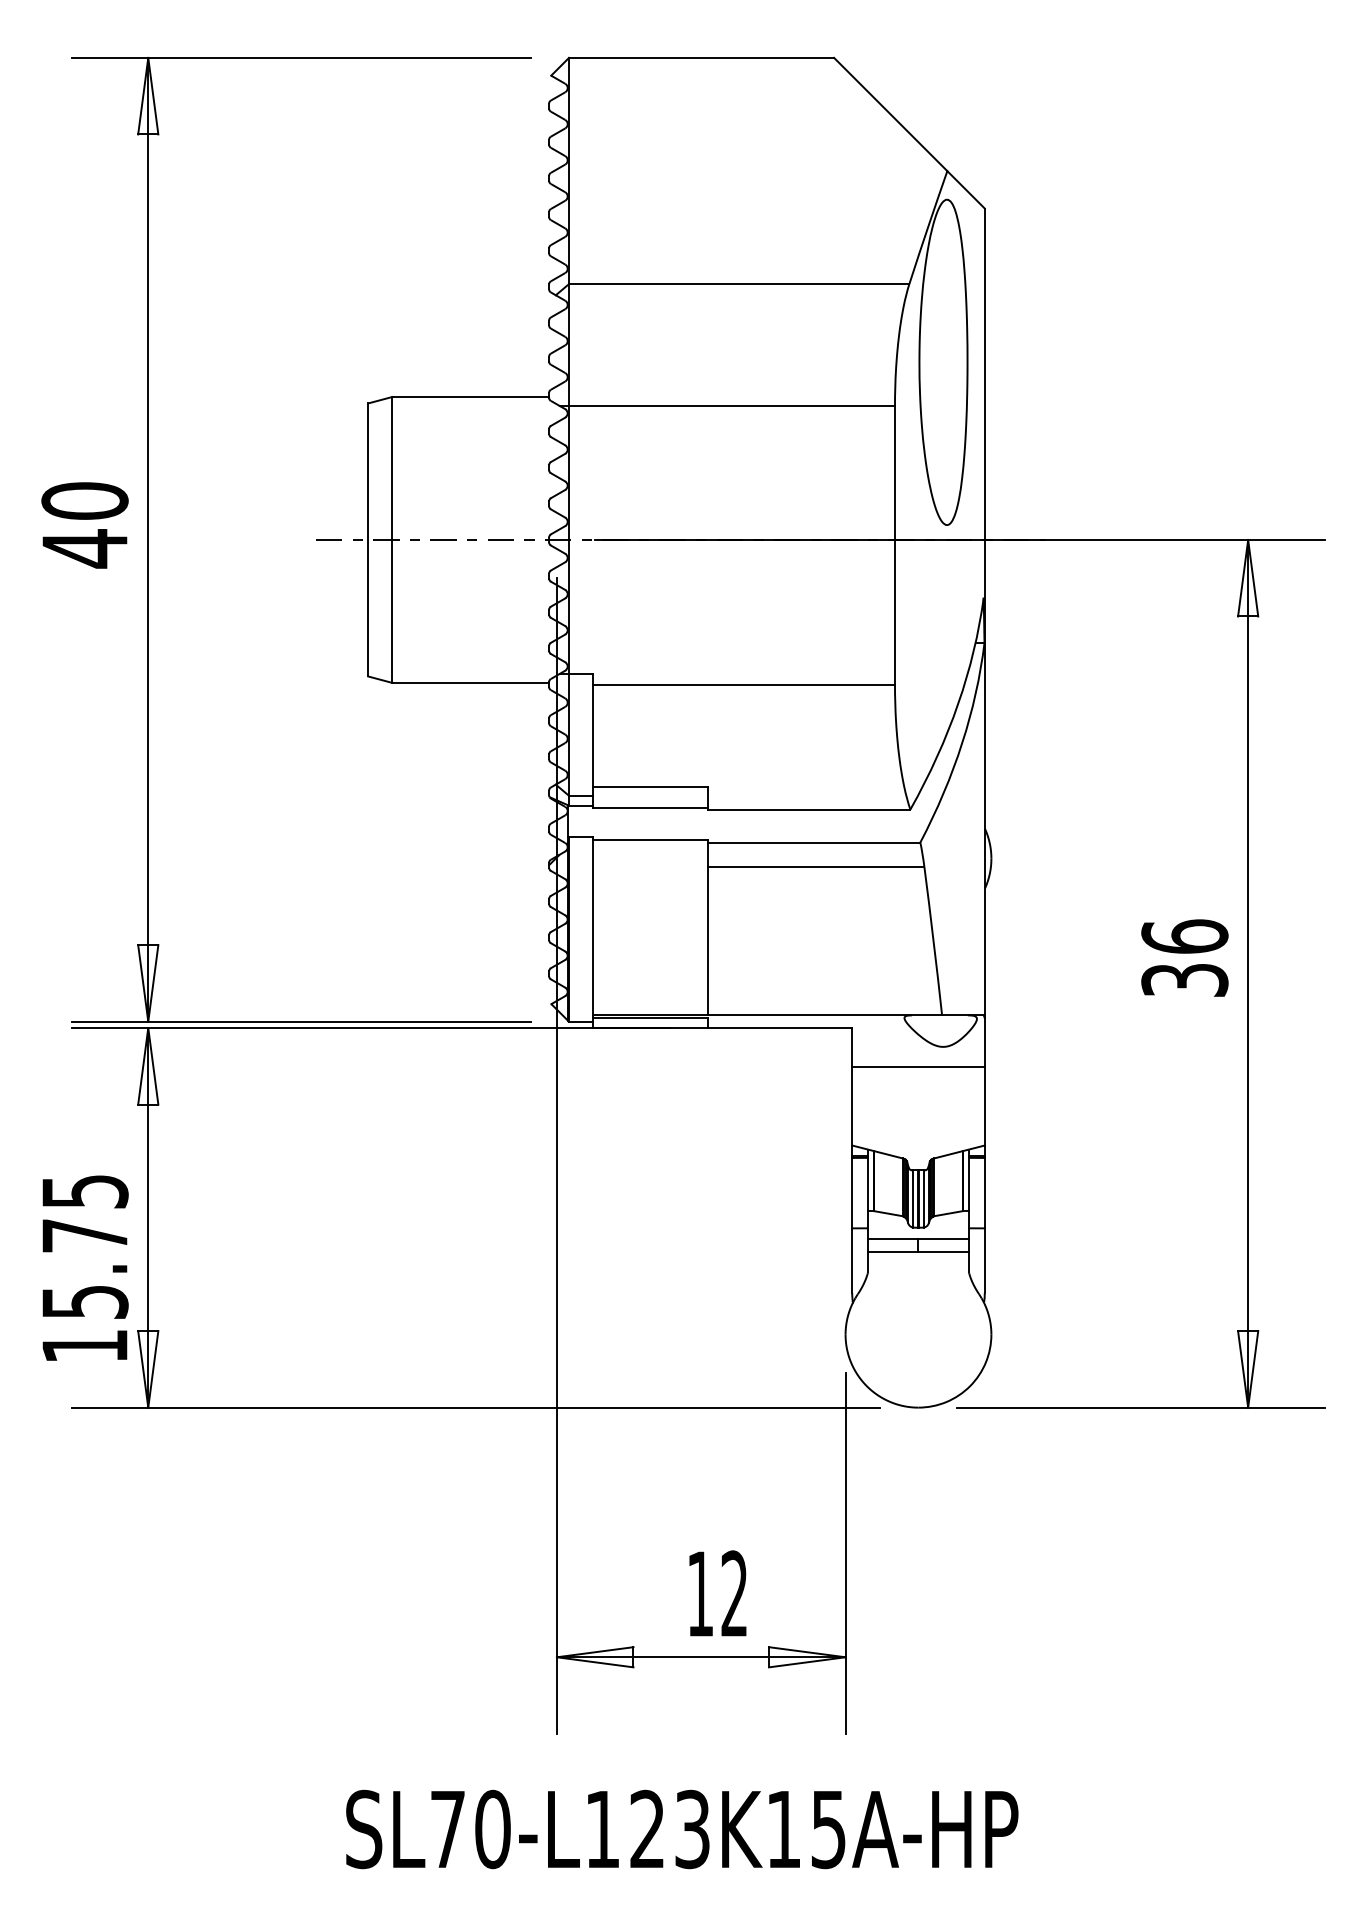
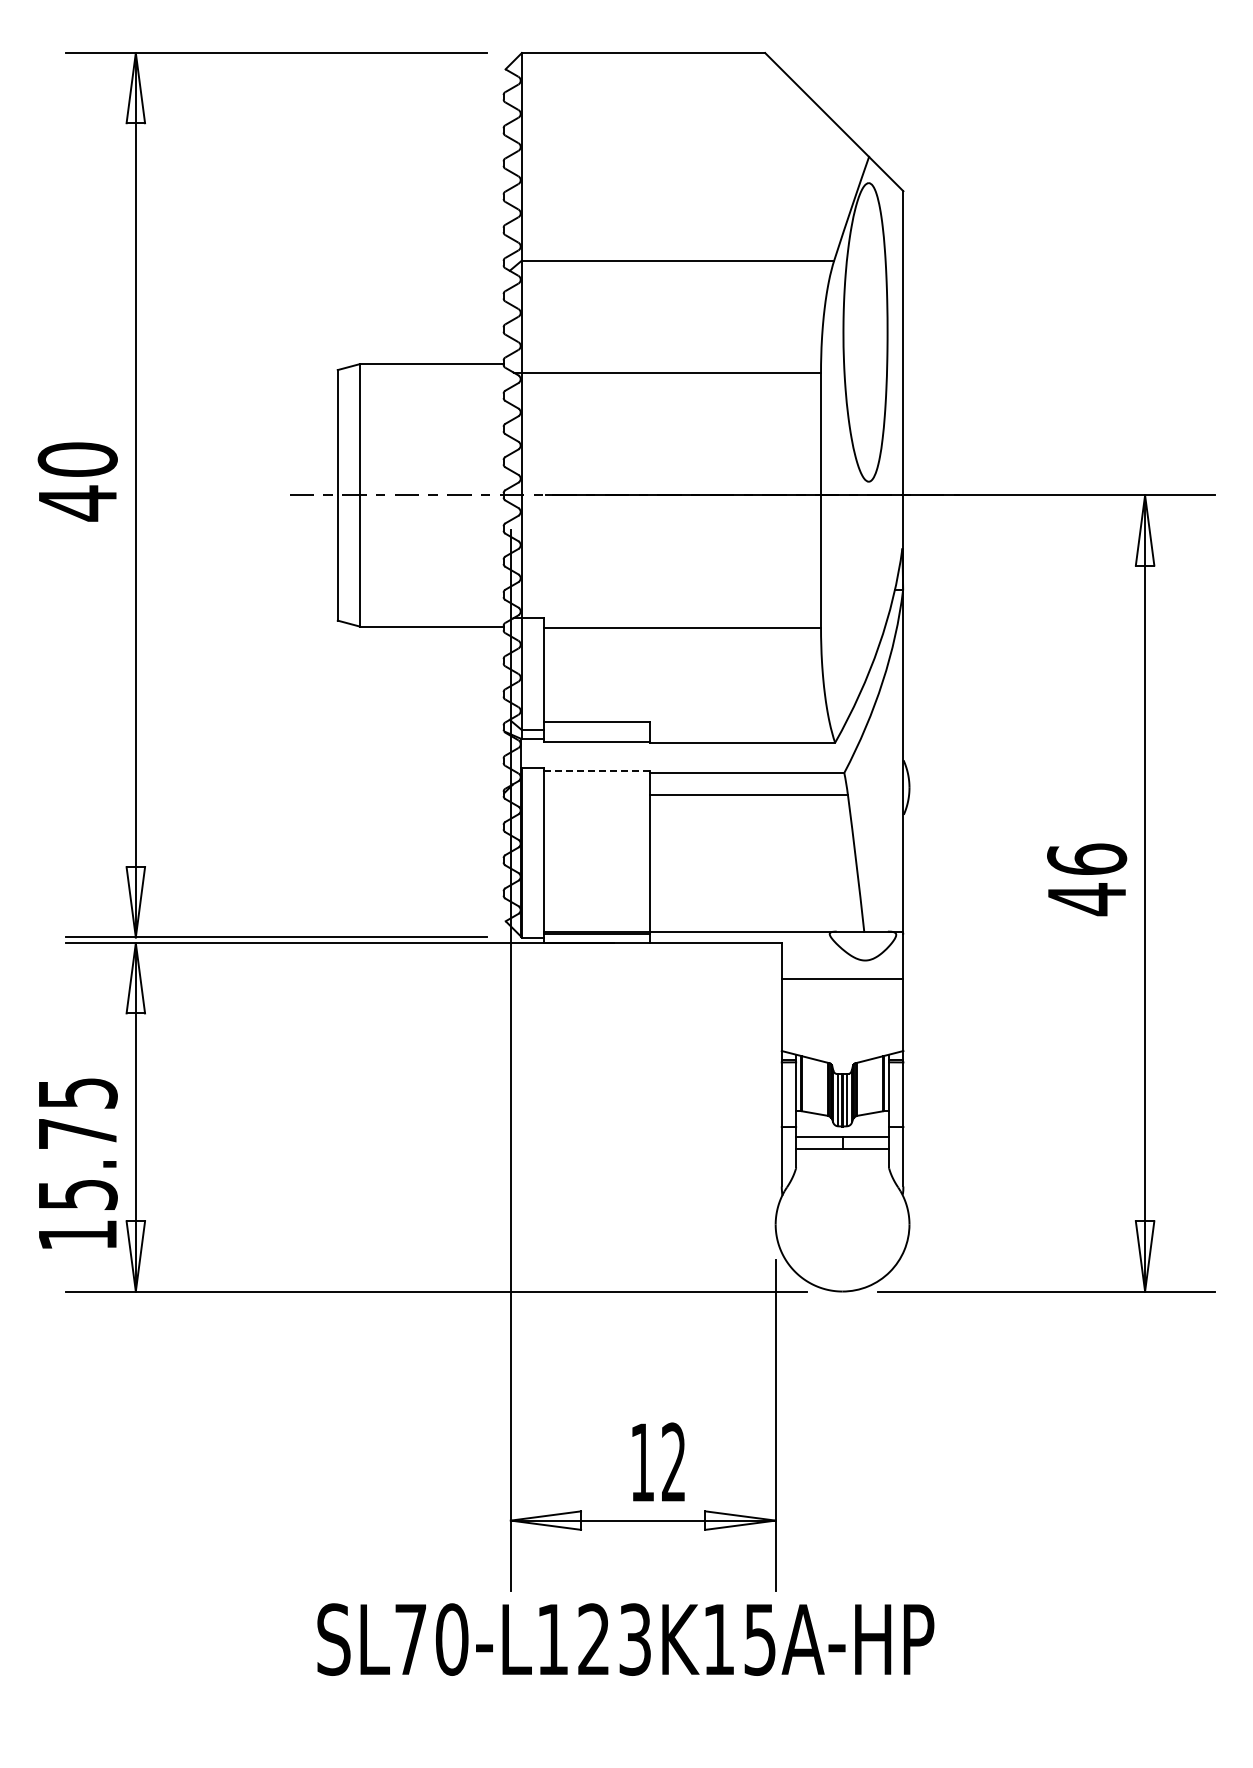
line: (650, 839) -> (596, 770), solid -> dashed
text: (1185, 980) -> (1087, 899), 36 -> 46
text: (681, 1829) -> (625, 1639), moved

